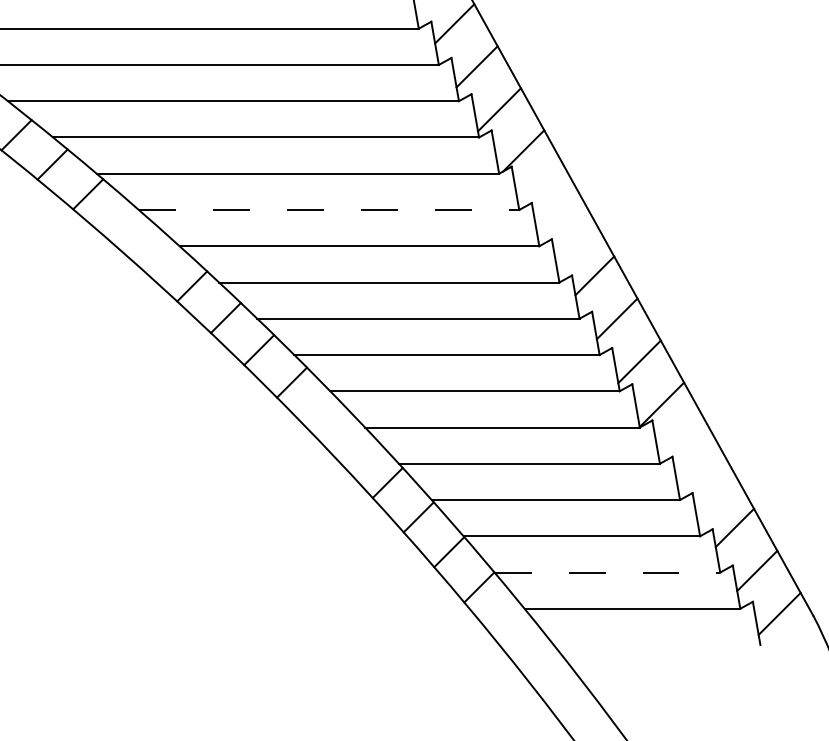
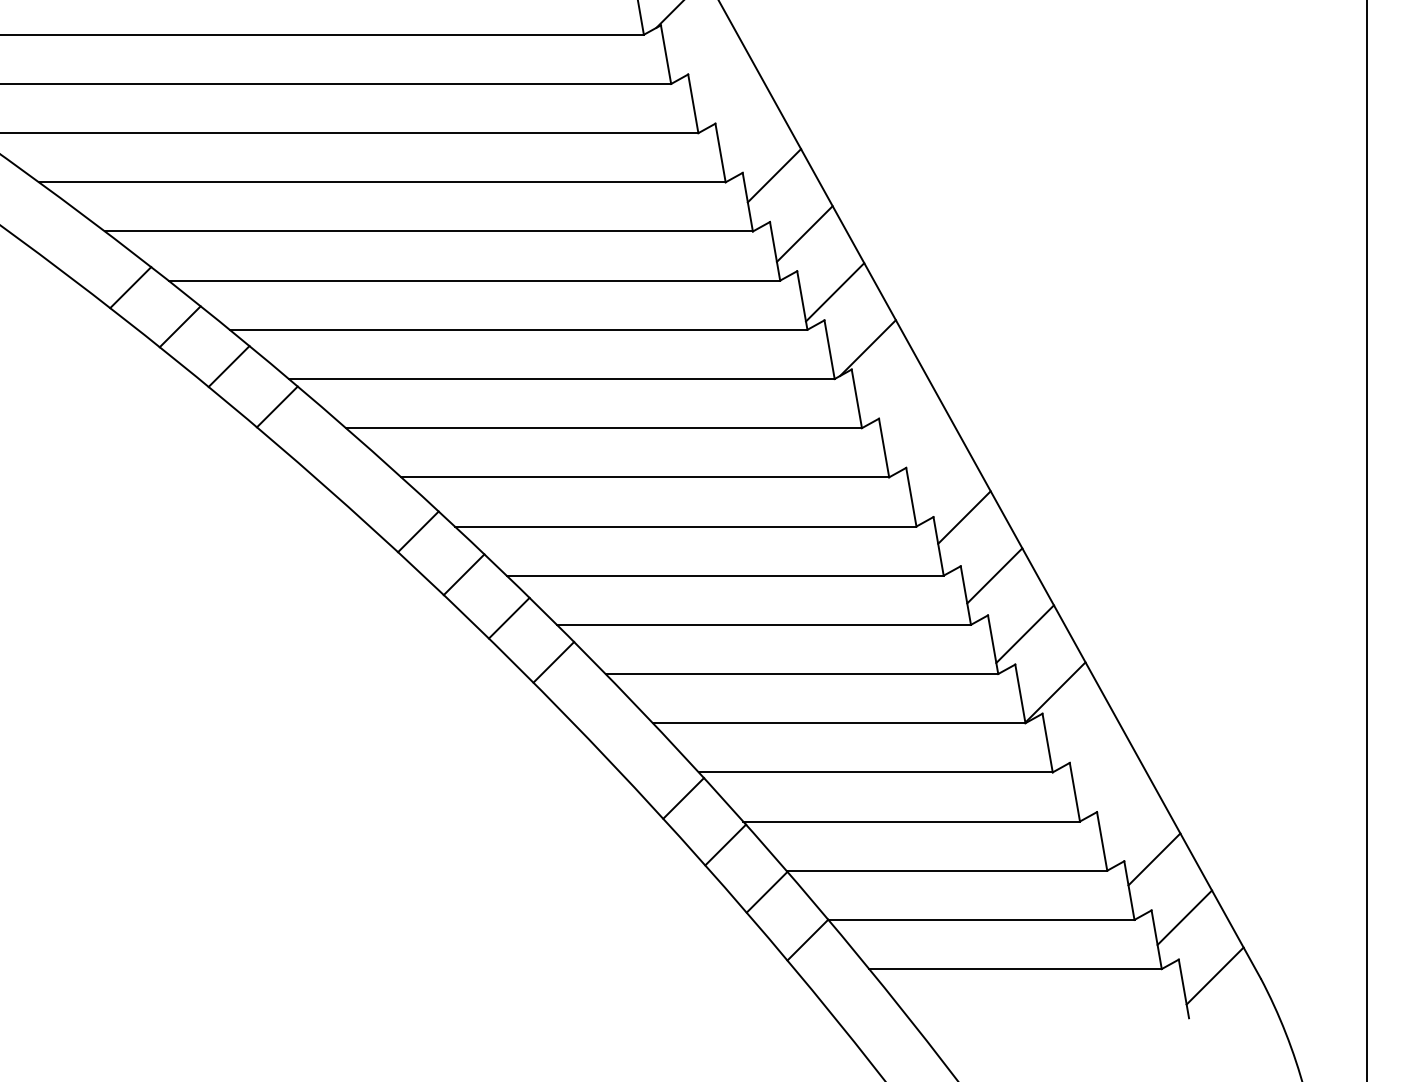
line: (329, 210) -> (604, 428), dashed -> solid
line: (607, 572) -> (981, 919), dashed -> solid

